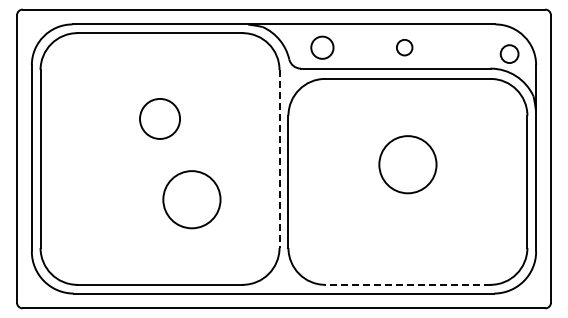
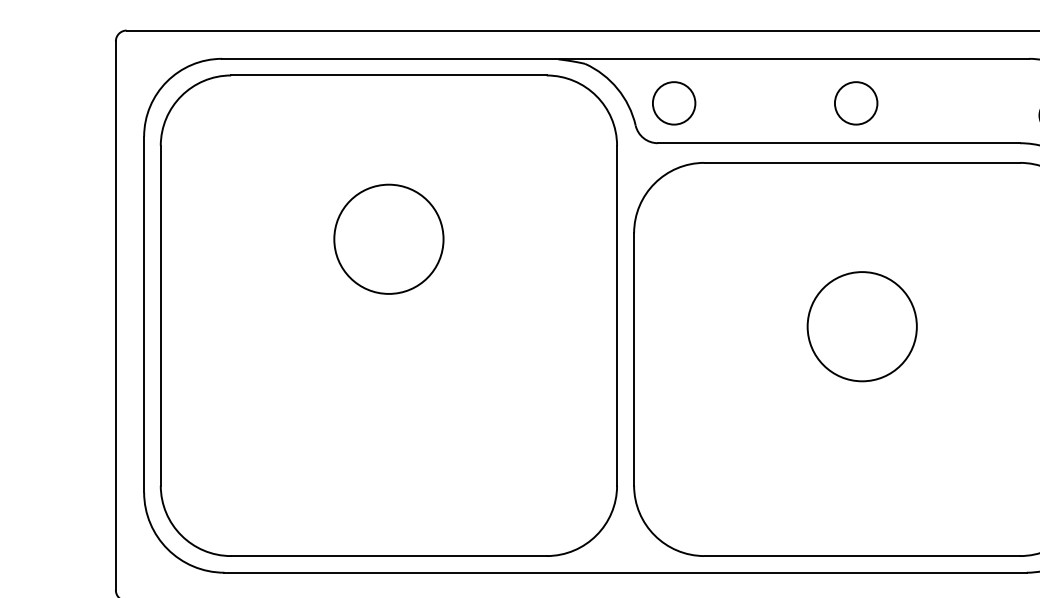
circle: (322, 47) -> (674, 102), moved
circle: (404, 47) -> (855, 102), size x1.43
circle: (159, 118) -> (387, 238), size x1.43
line: (279, 158) -> (617, 314), dashed -> solid
circle: (191, 199) -> (448, 393), removed
line: (407, 284) -> (861, 555), dashed -> solid

